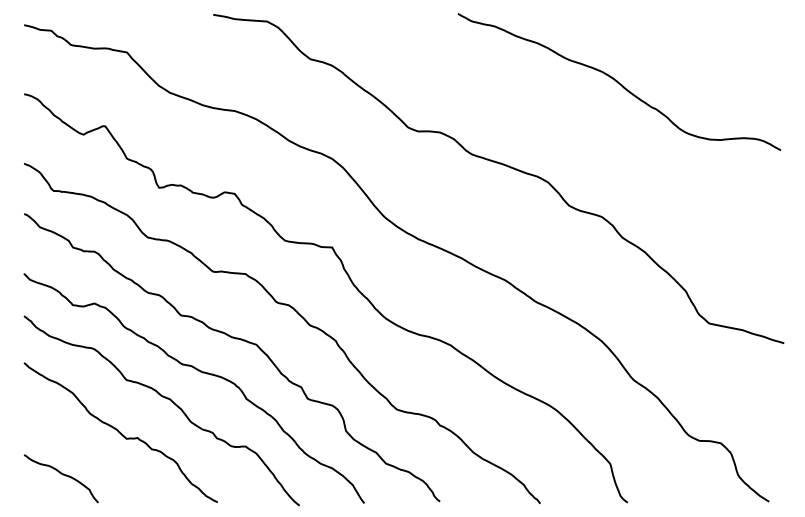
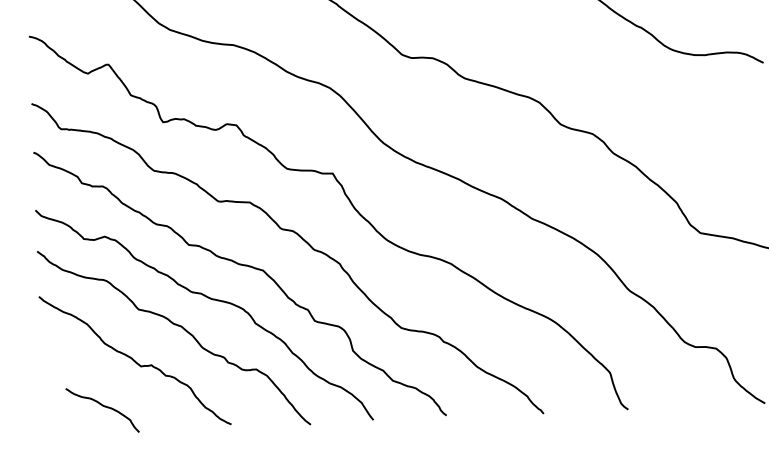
curve: (62, 475) -> (103, 407), moved

